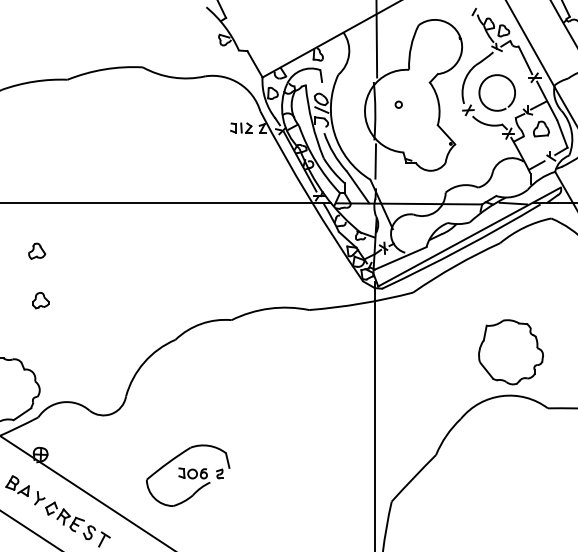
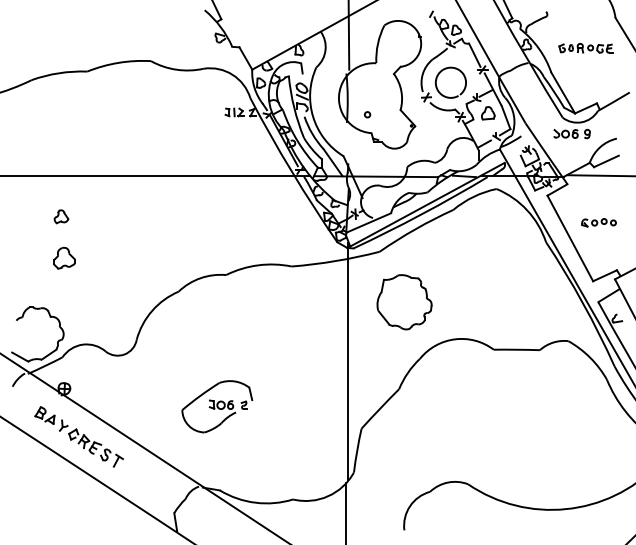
circle: (398, 104) -> (367, 114), moved
line: (375, 161) -> (347, 140), removed
part: (40, 300) -> (64, 258), size x1.6
part: (510, 352) -> (404, 302), moved
part: (188, 475) -> (217, 406), moved

